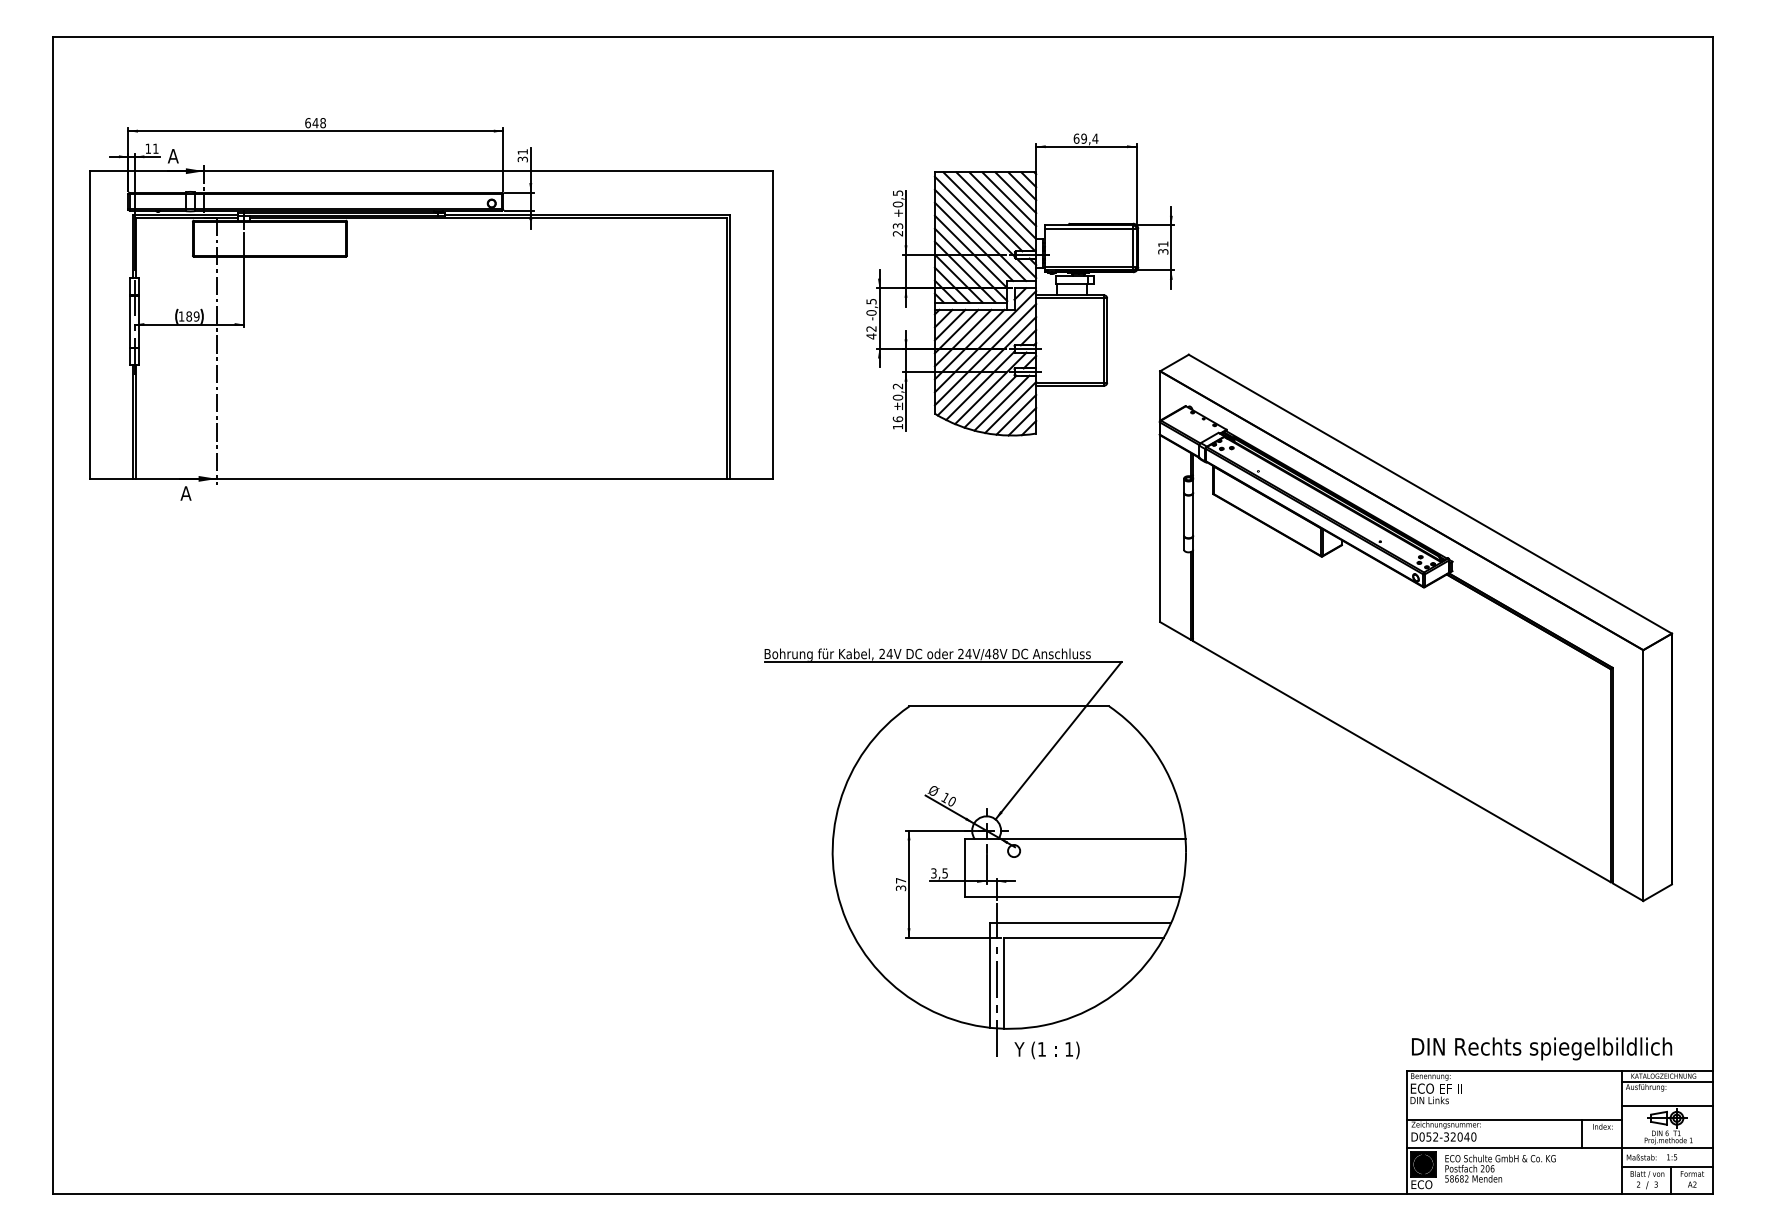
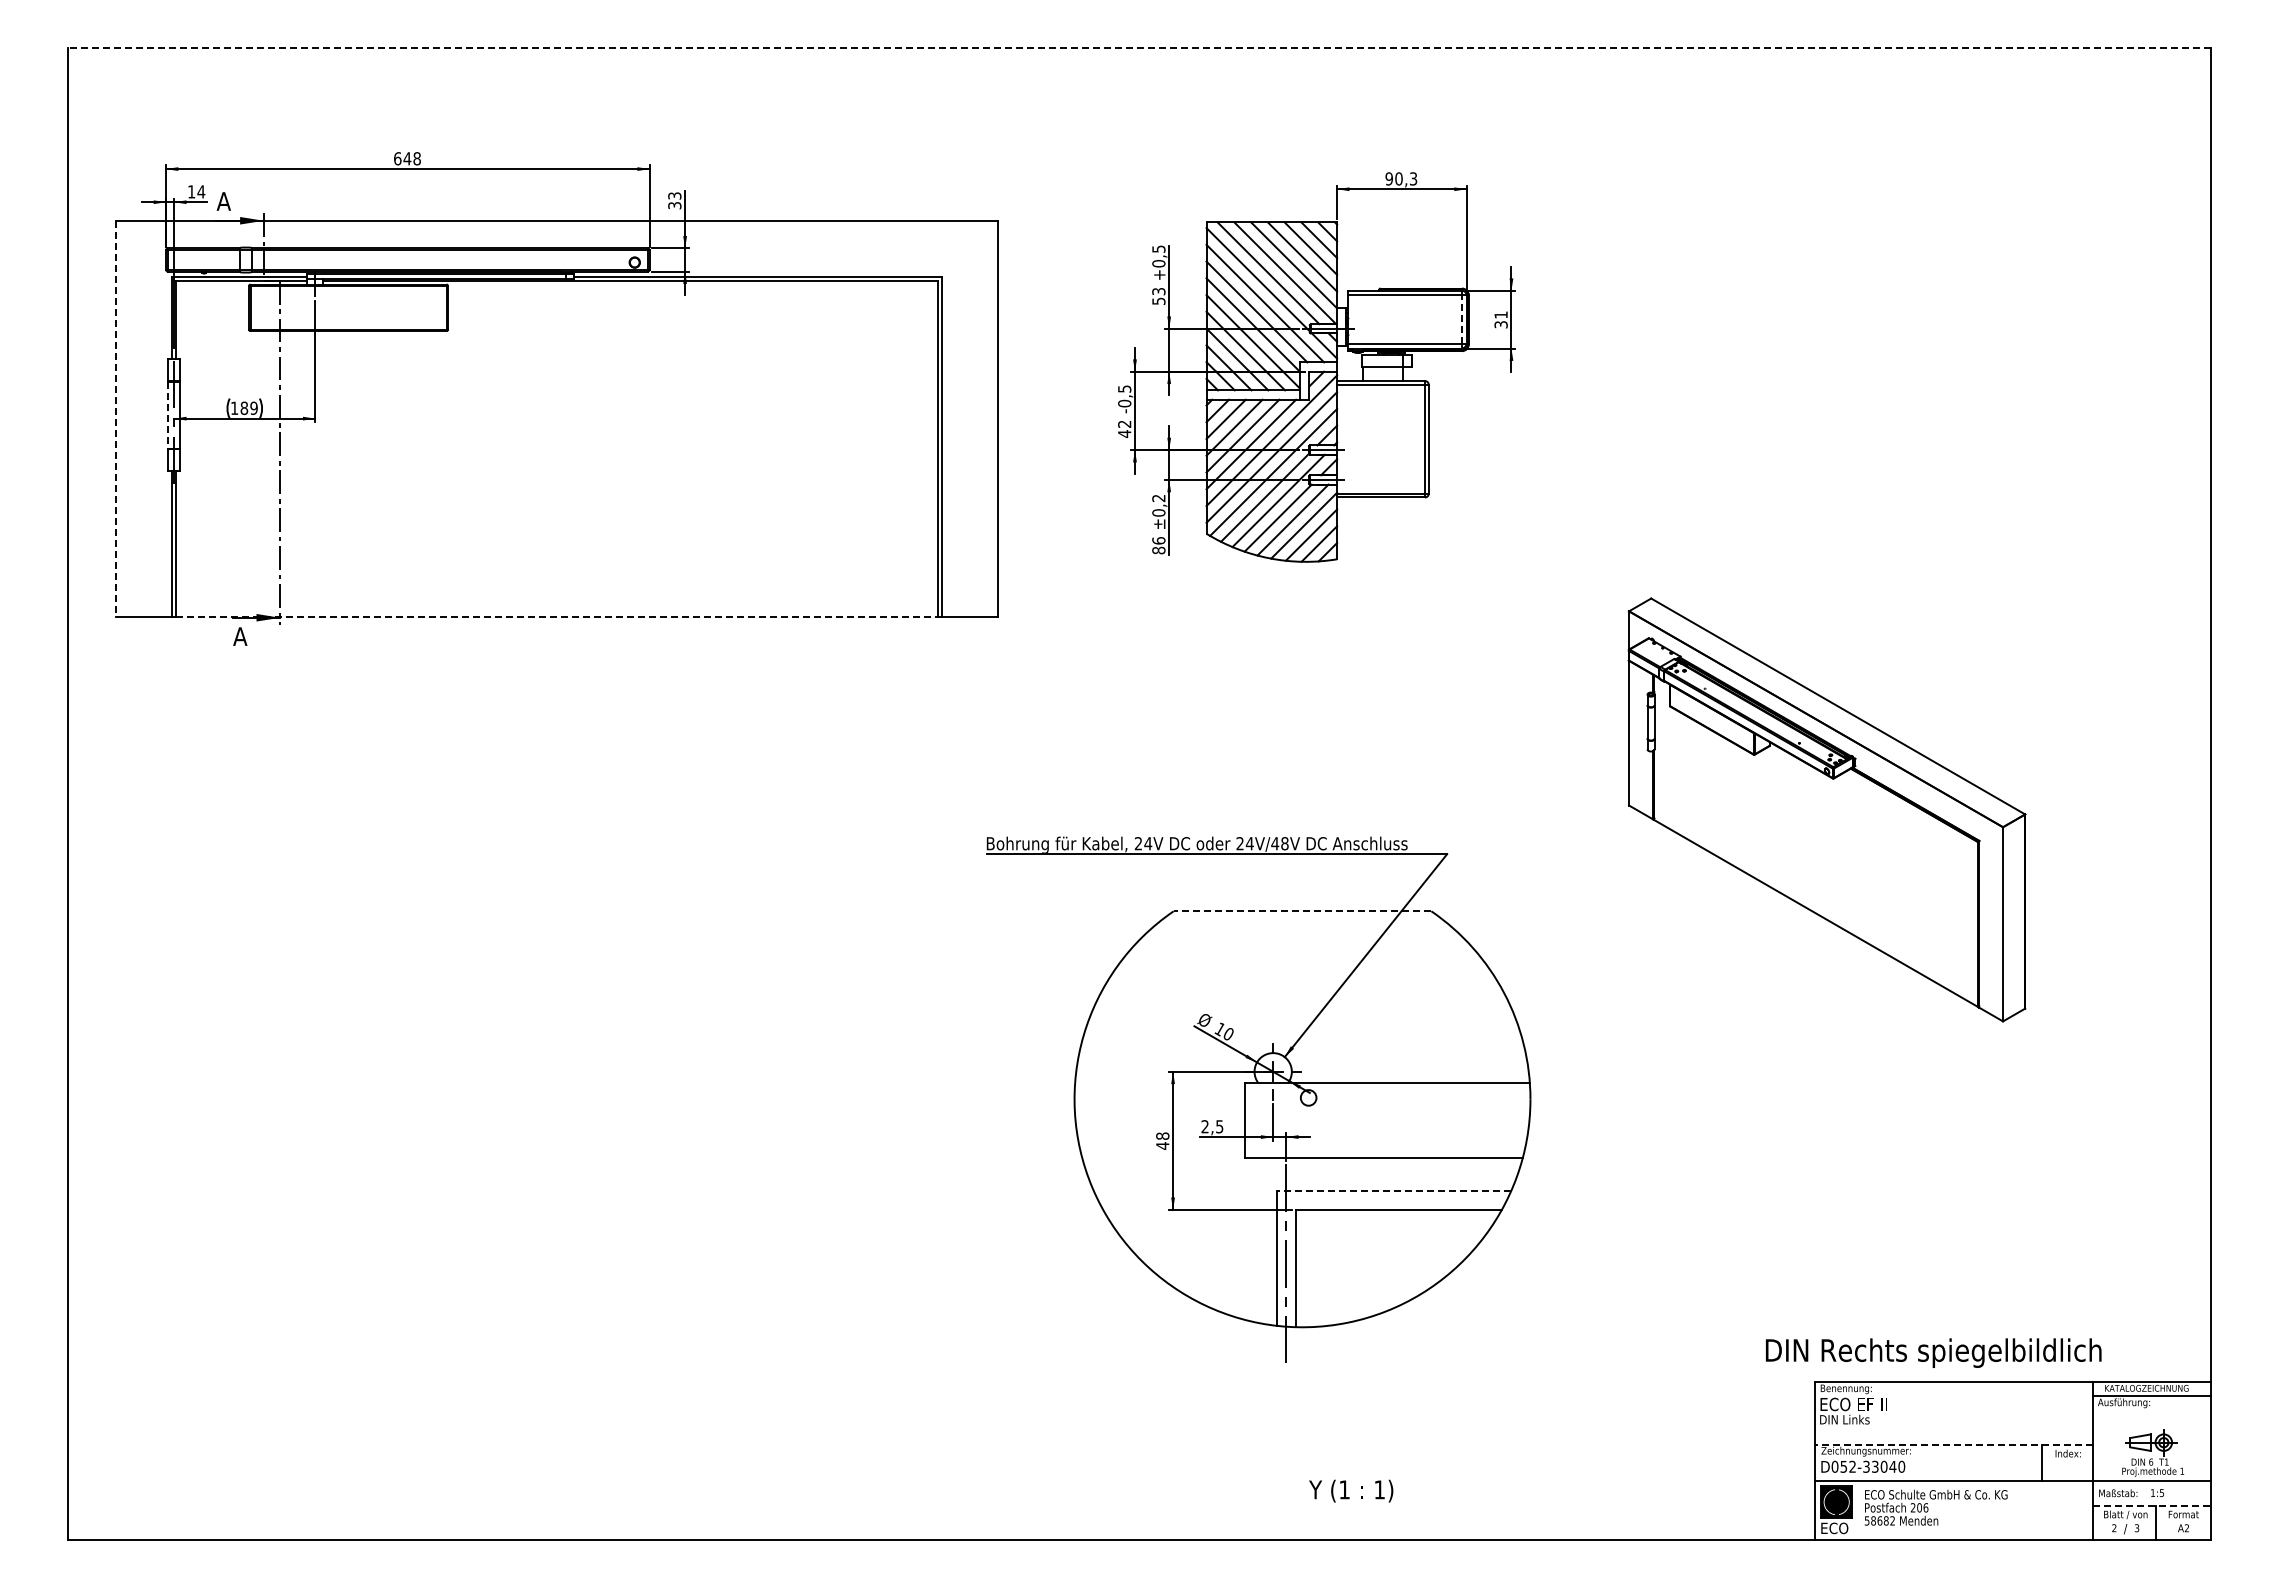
line: (882, 36) -> (1138, 47), solid -> dashed
text: (1086, 138) -> (1401, 178), 69,4 -> 90,3
text: (155, 148) -> (201, 191), 11 -> 14
text: (522, 151) -> (674, 195), 31 -> 33
text: (897, 232) -> (1158, 300), 23 -> 53
line: (1132, 247) -> (1461, 319), solid -> dashed
line: (130, 322) -> (168, 415), solid -> dashed
line: (90, 325) -> (116, 419), solid -> dashed
text: (897, 426) -> (1158, 550), 16 -> 86
line: (431, 478) -> (557, 617), solid -> dashed
part: (1415, 627) -> (1826, 809), size x0.6
line: (1009, 706) -> (1302, 911), solid -> dashed
text: (933, 873) -> (1204, 1126), 3,5 -> 2,5
text: (900, 884) -> (1162, 1140), 37 -> 48
line: (1079, 923) -> (1393, 1191), solid -> dashed
text: (1541, 1048) -> (1933, 1352), moved
text: (1047, 1049) -> (1351, 1490), moved
line: (1667, 1105) -> (2151, 1426), removed
line: (1513, 1119) -> (1953, 1444), solid -> dashed
text: (1453, 1136) -> (1875, 1466), D052-32040 -> D052-33040
line: (1667, 1166) -> (2151, 1505), solid -> dashed

